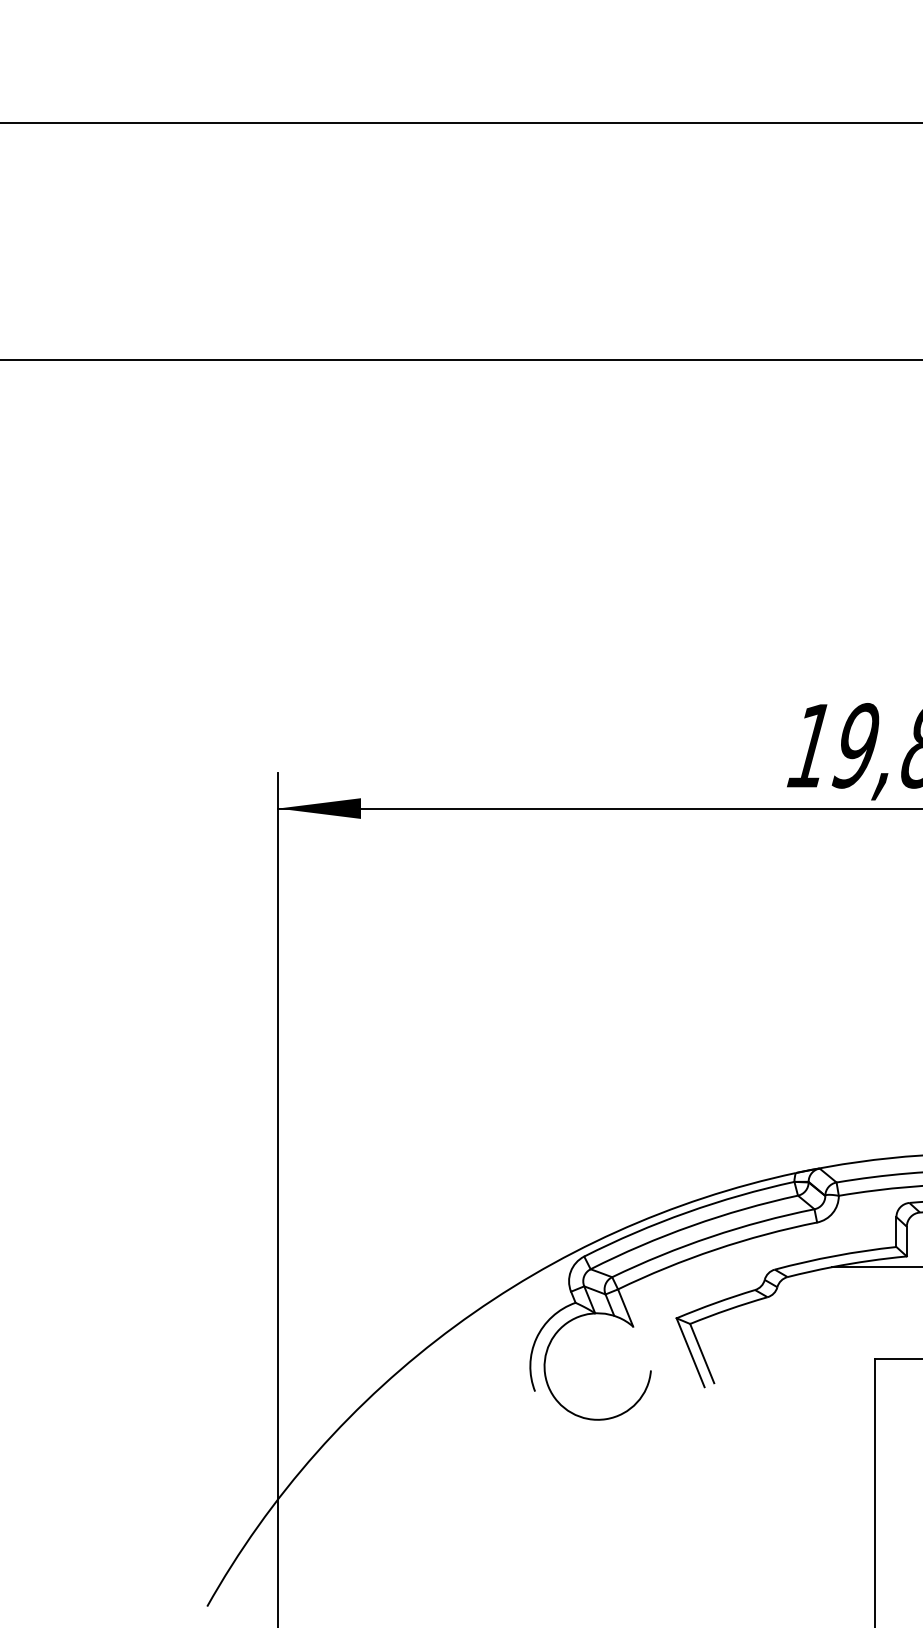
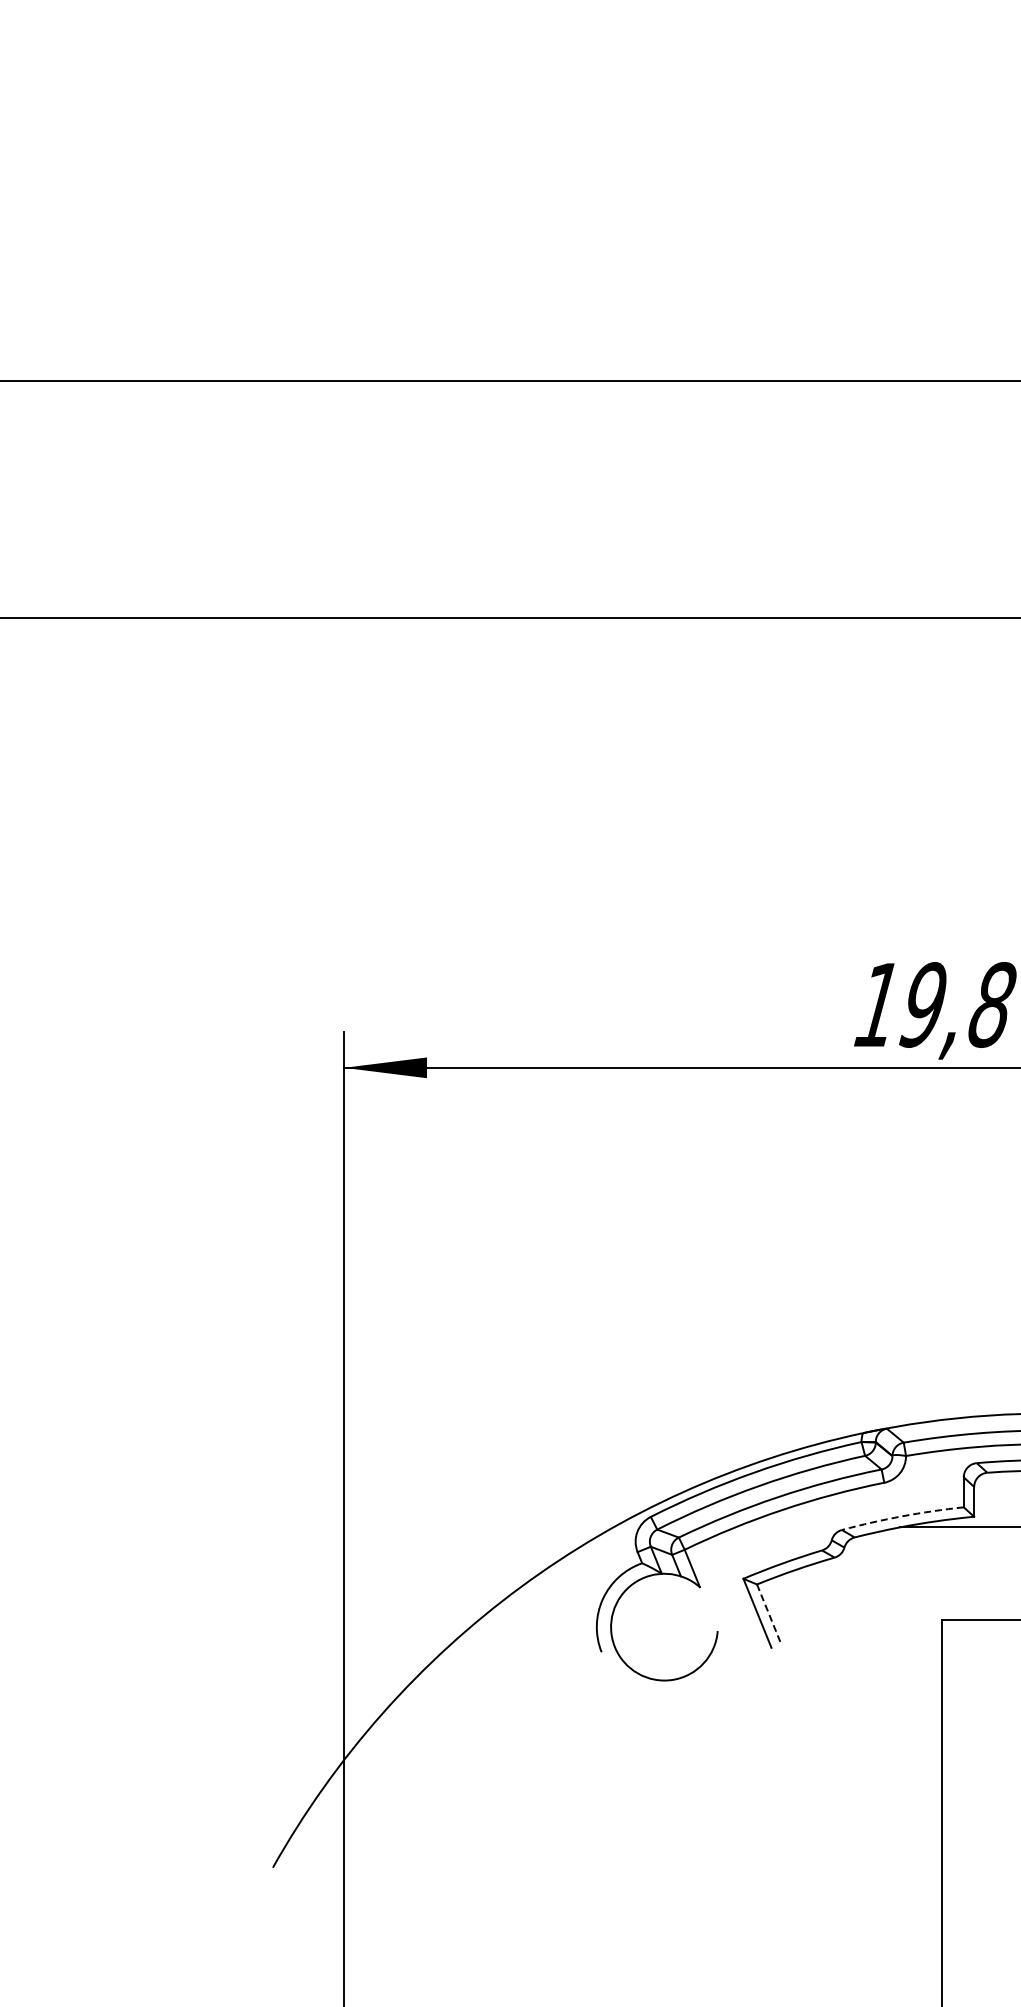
arc: (835, 1256) -> (902, 1516), solid -> dashed
line: (702, 1353) -> (769, 1614), solid -> dashed

